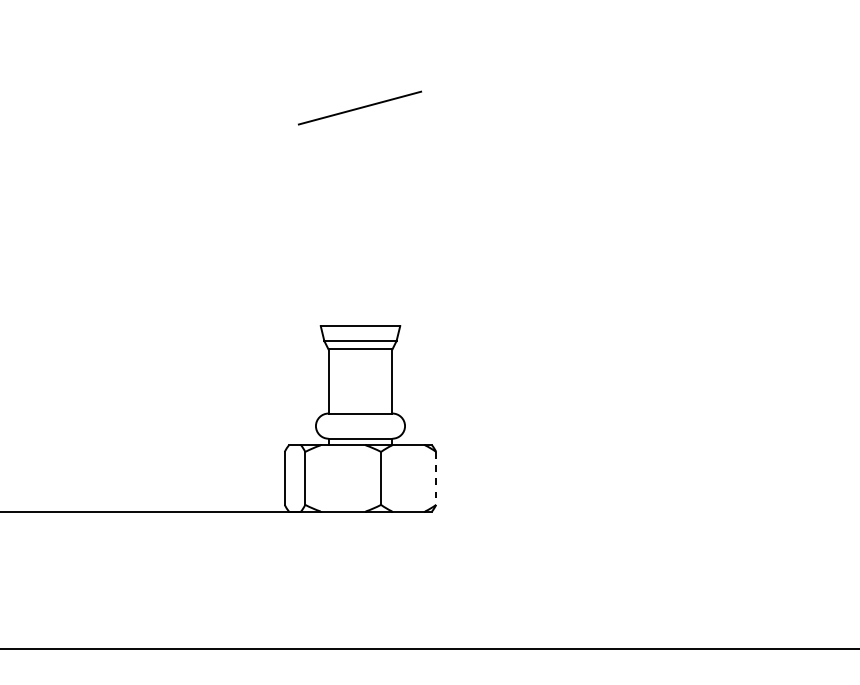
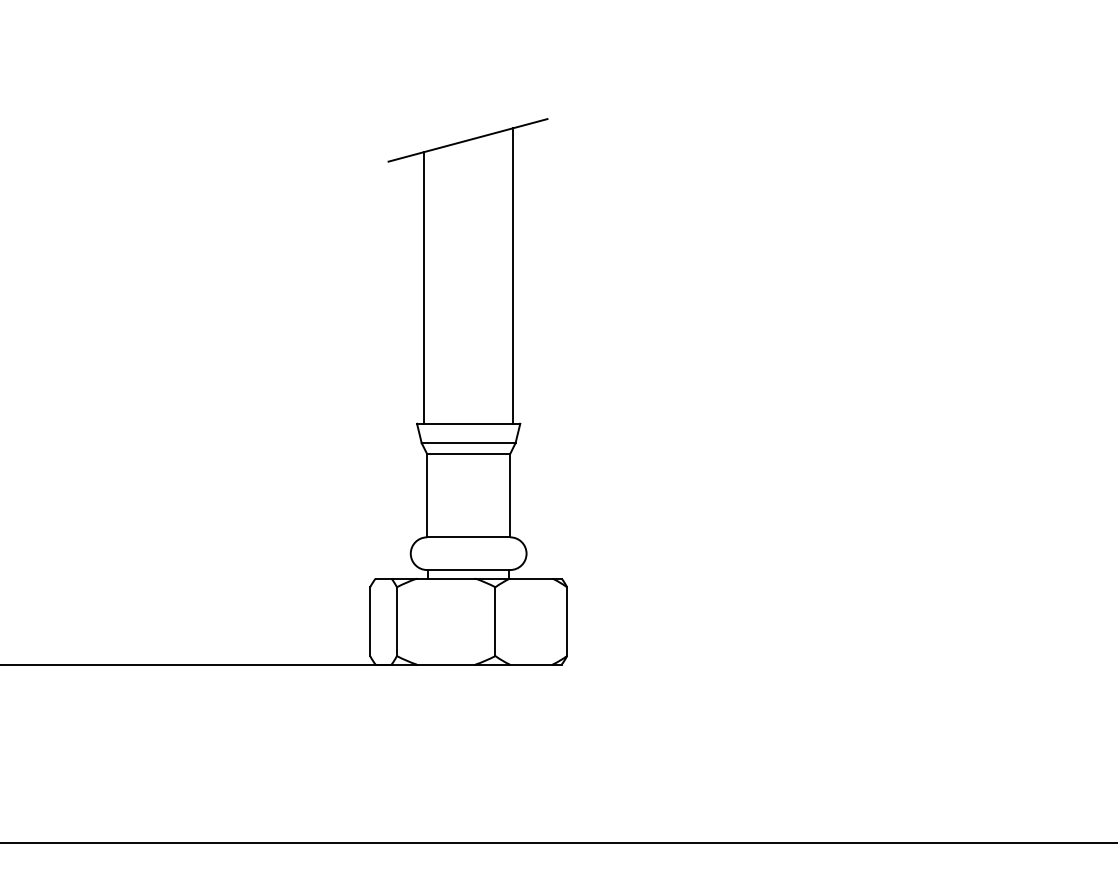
line: (394, 212) -> (512, 275), added
line: (326, 221) -> (424, 287), added
line: (436, 479) -> (567, 622), dashed -> solid

